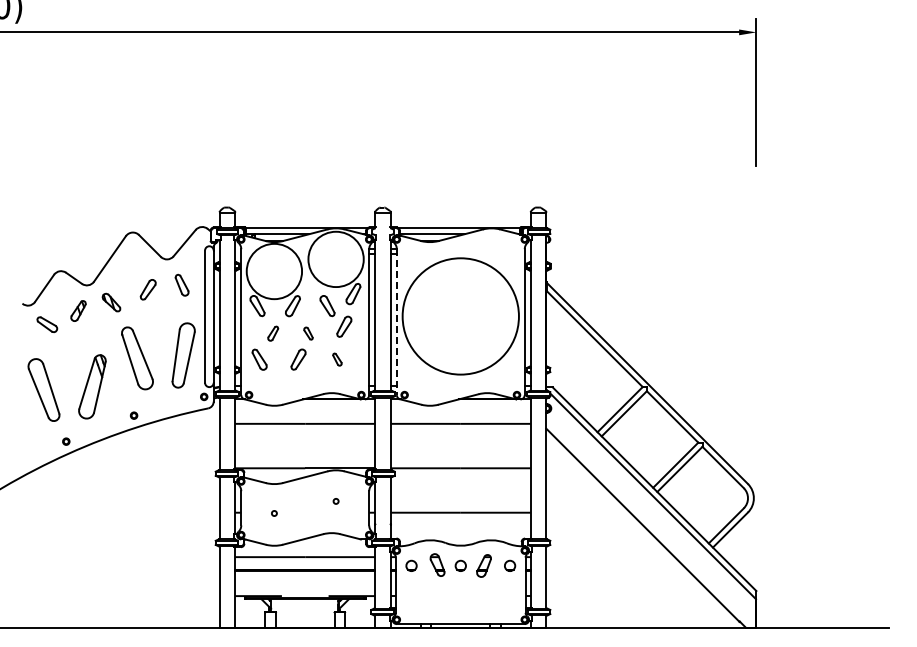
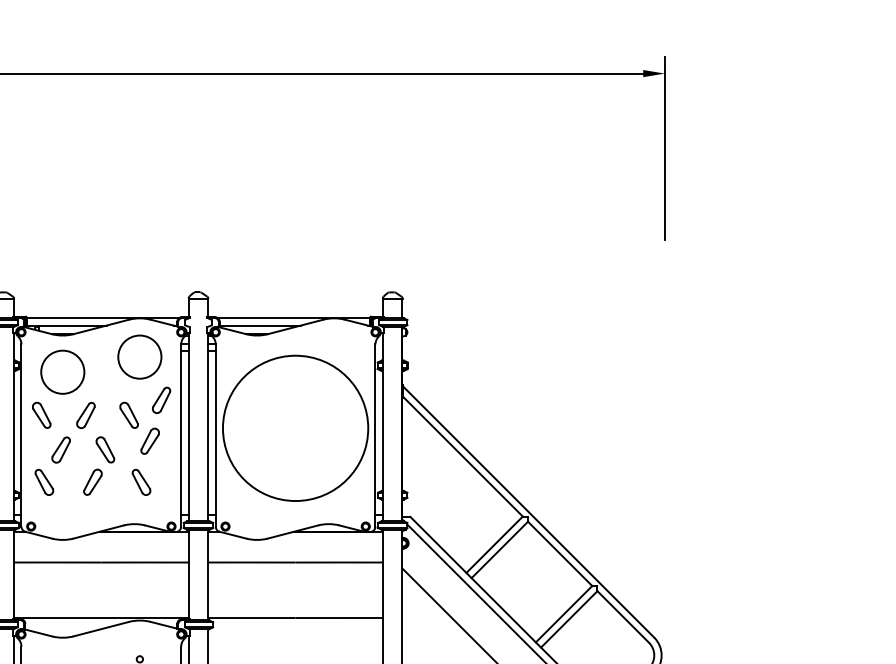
circle: (335, 259) -> (139, 357), size x0.62
circle: (274, 271) -> (62, 372), size x0.62
line: (396, 322) -> (215, 435), dashed -> solid
part: (273, 333) -> (61, 449), size x1.43
part: (308, 333) -> (105, 449), size x1.67
part: (337, 359) -> (141, 482), size x1.67

